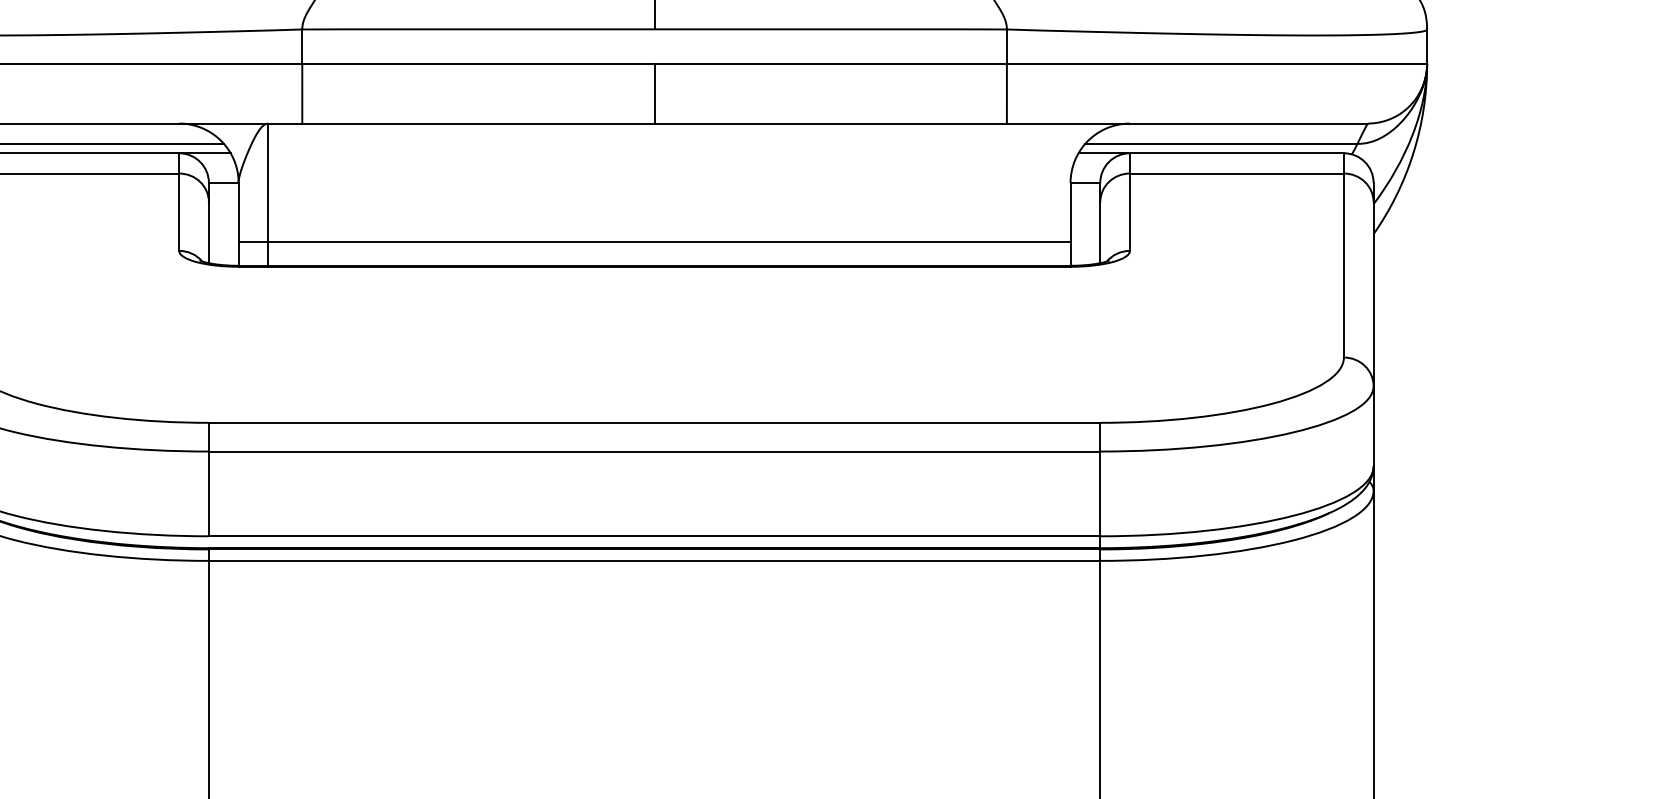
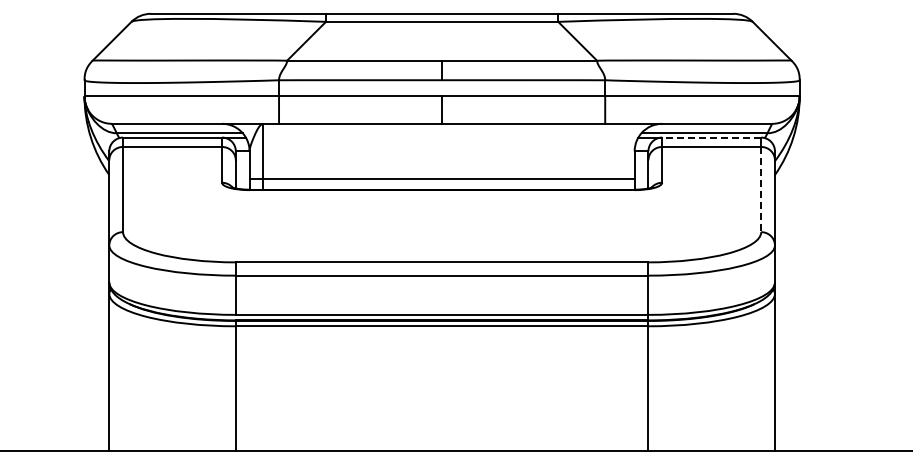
line: (1236, 153) -> (711, 137), solid -> dashed
line: (1344, 265) -> (761, 189), solid -> dashed

